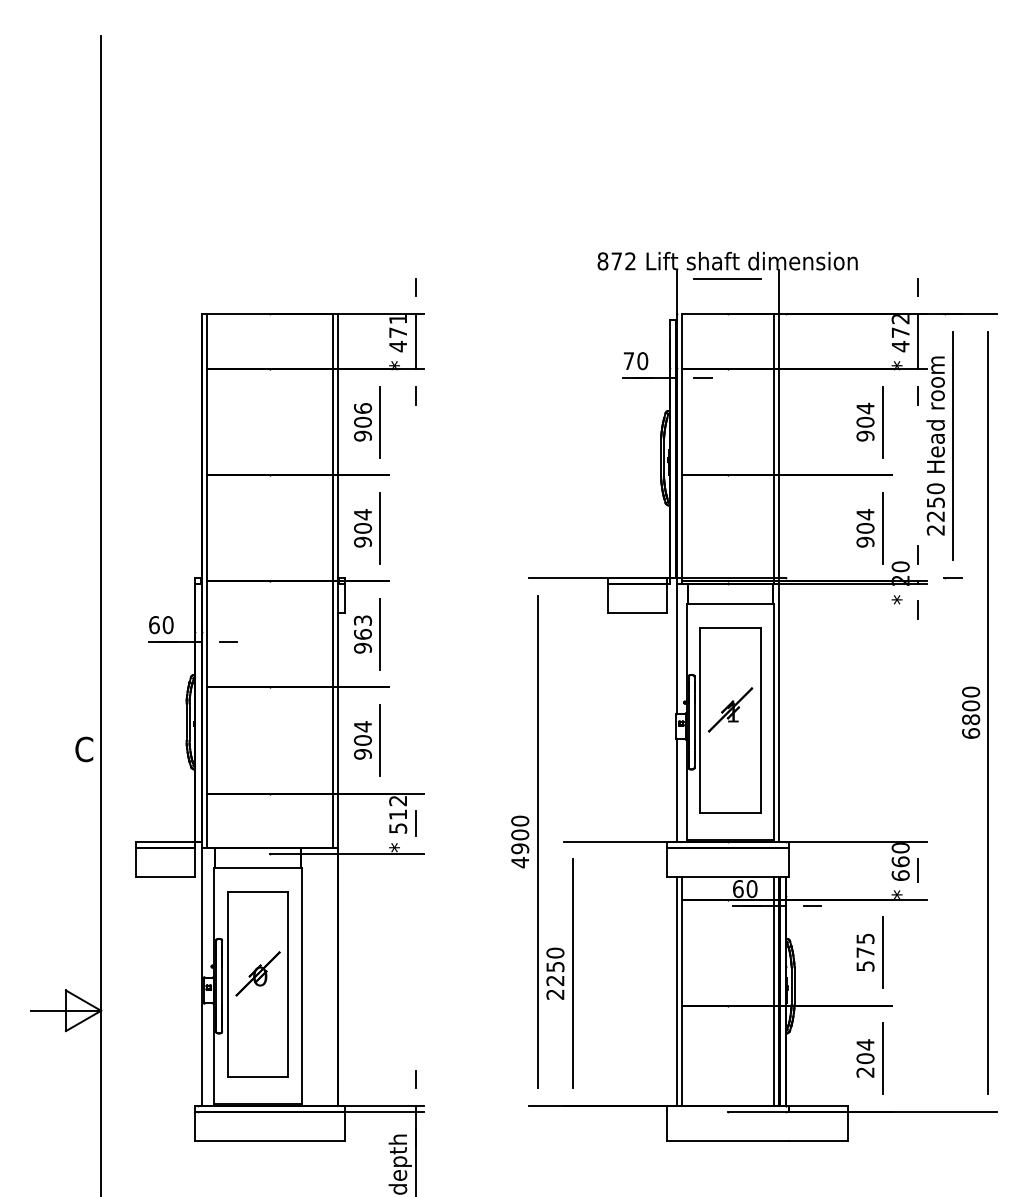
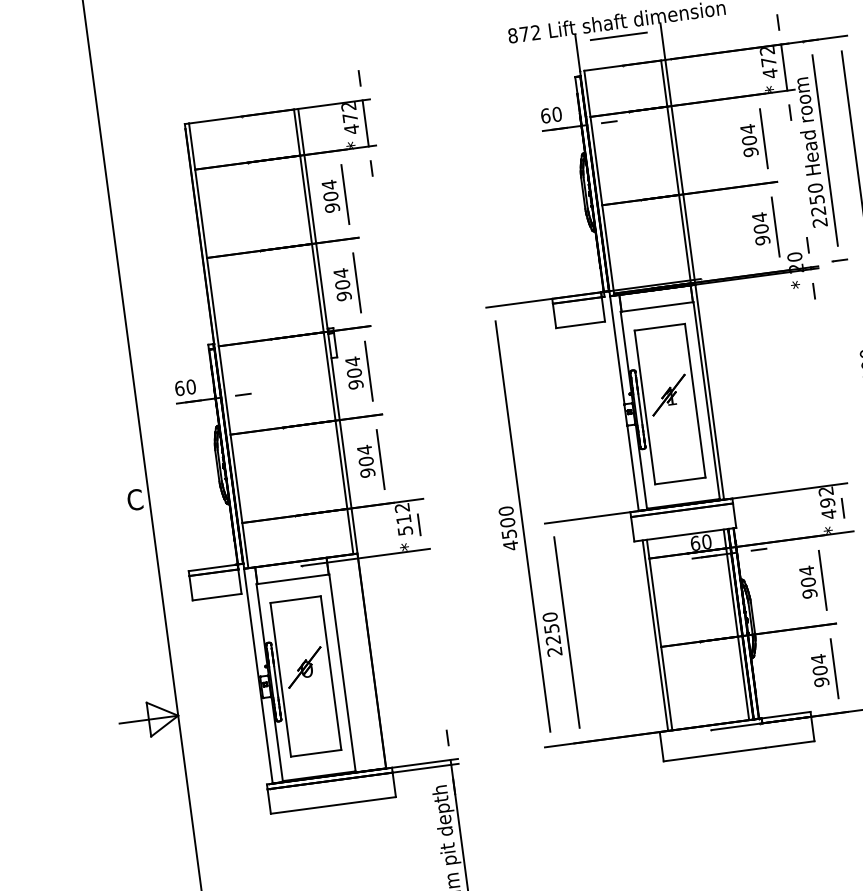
text: (397, 319) -> (348, 107), 471 -> 472
text: (628, 361) -> (545, 116), 70 -> 60
text: (362, 408) -> (328, 185), 906 -> 904
text: (362, 627) -> (353, 367), 963 -> 904
text: (519, 848) -> (508, 534), 4900 -> 4500
text: (900, 862) -> (827, 503), 660 -> 492
text: (865, 952) -> (808, 582), 575 -> 904
text: (865, 1072) -> (821, 682), 204 -> 904

